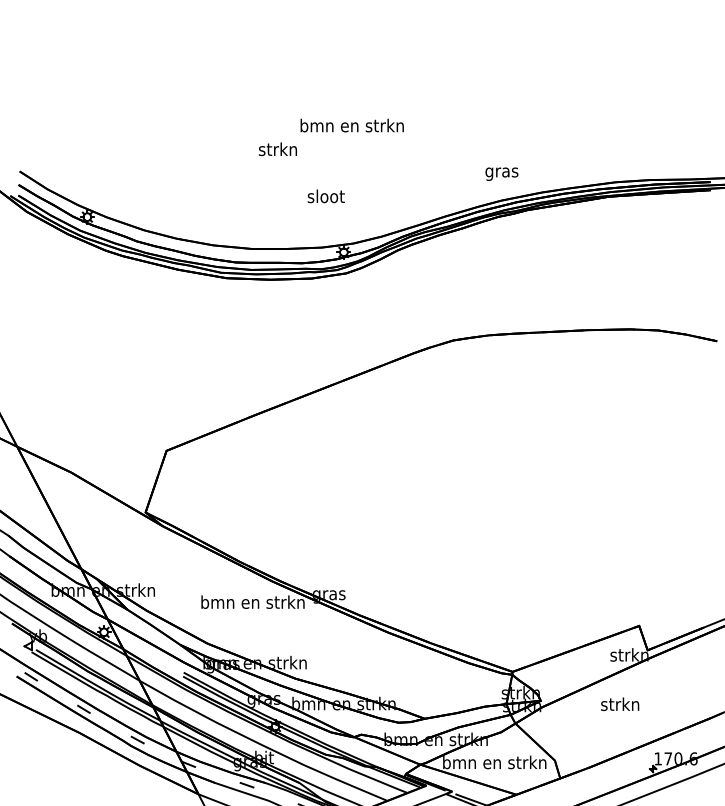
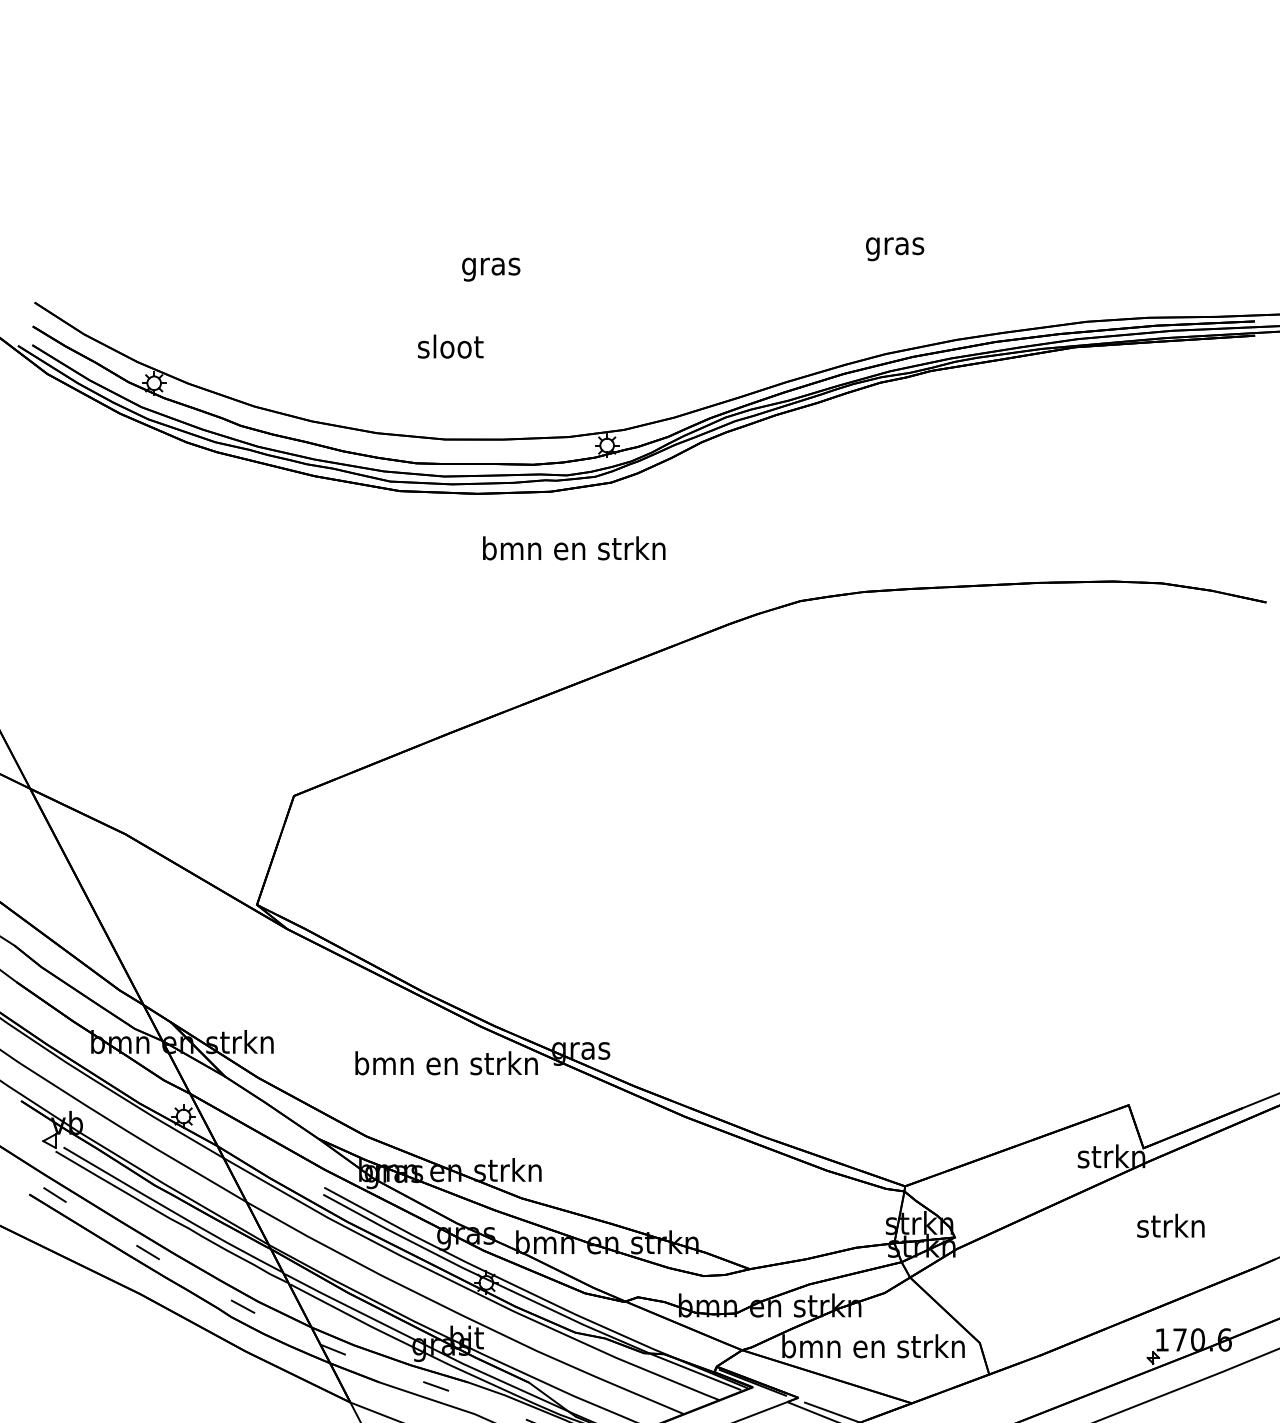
text: (351, 125) -> (572, 548), moved
text: (277, 150) -> (489, 265), strkn -> gras
text: (501, 173) -> (894, 247), moved
text: (325, 196) -> (449, 346), moved
text: (620, 703) -> (1171, 1224), moved

